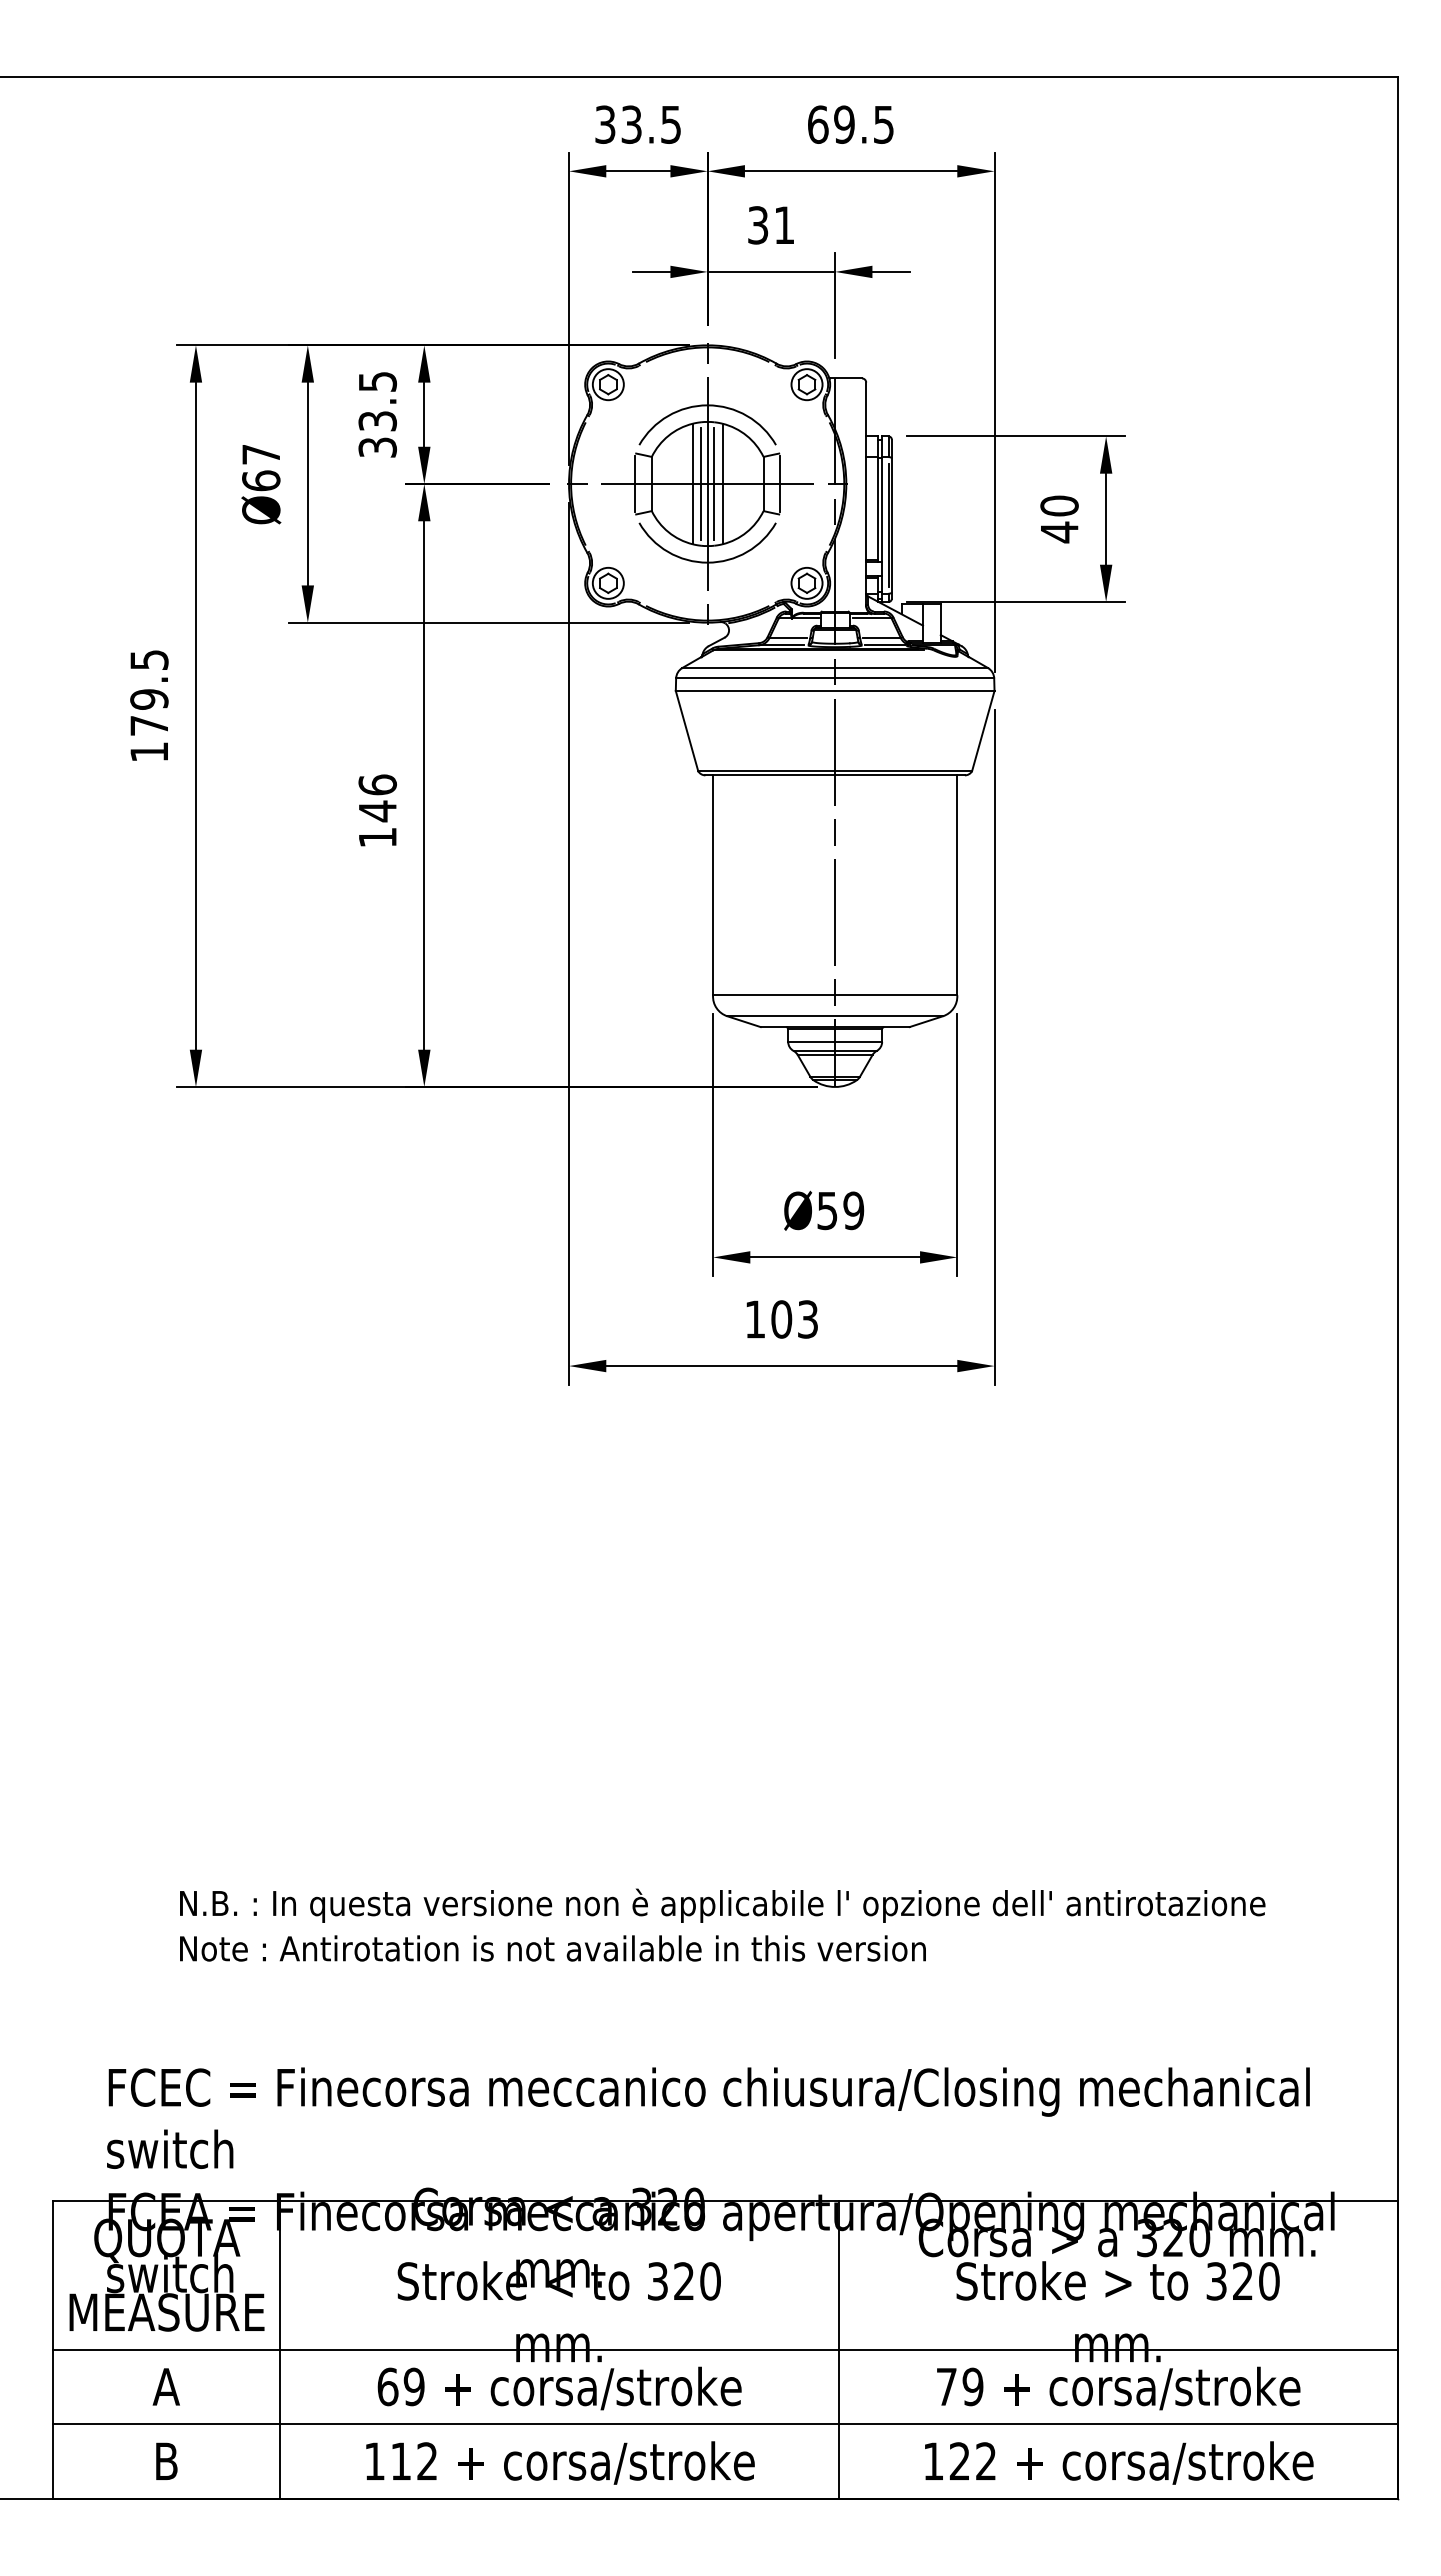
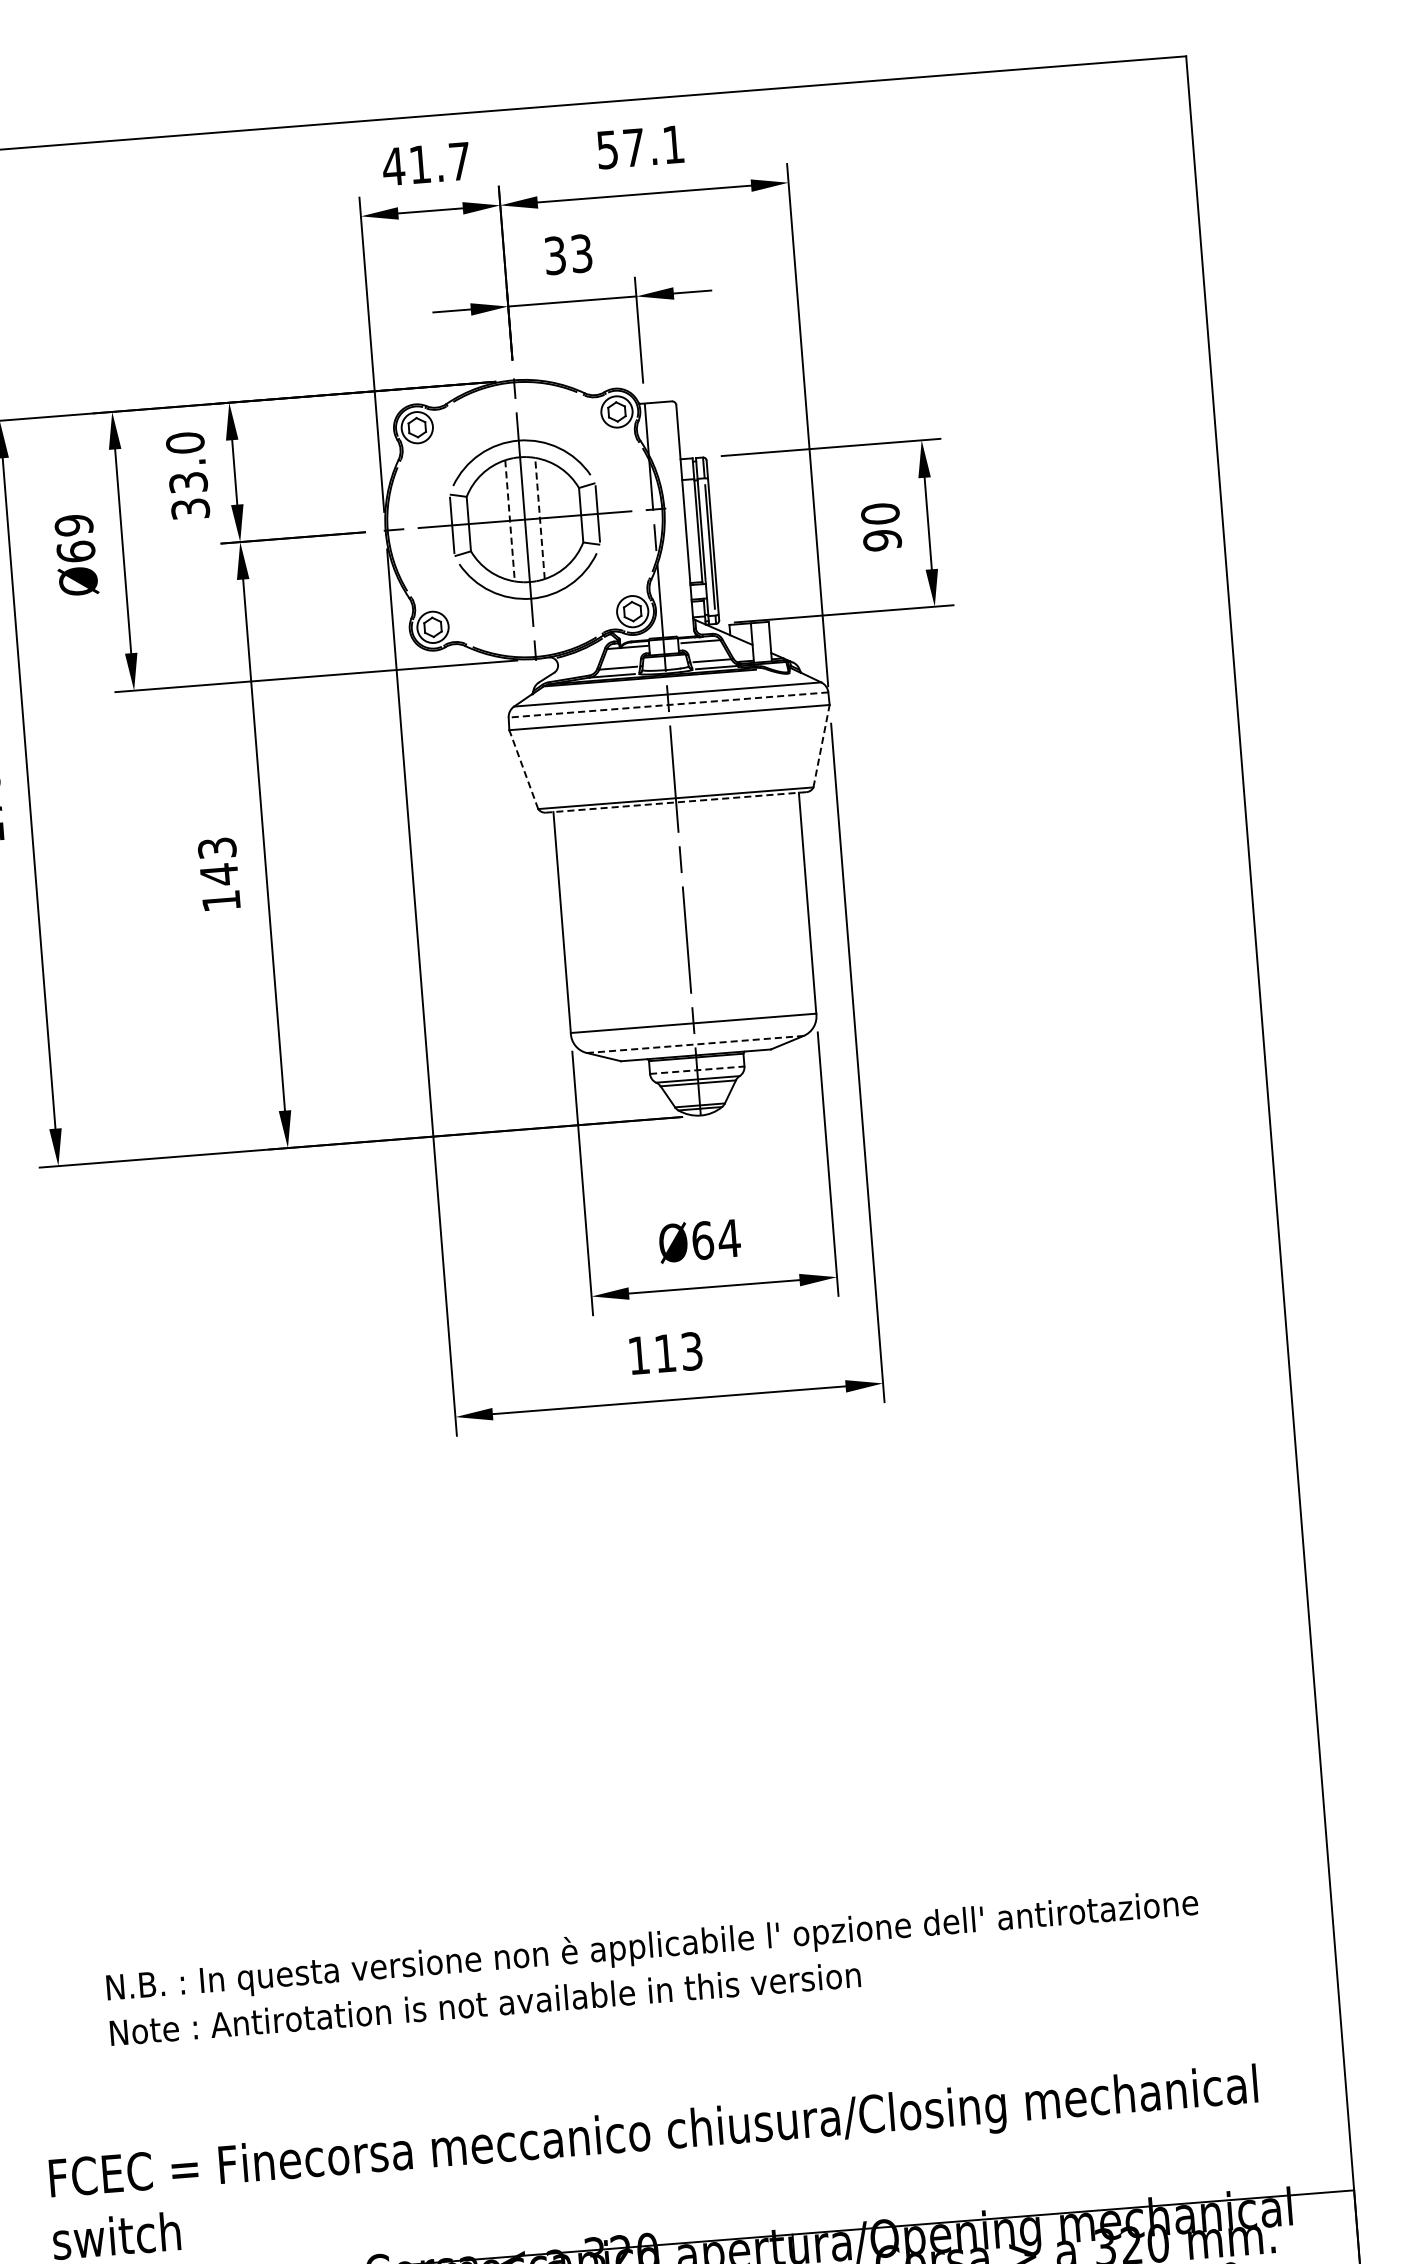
text: (637, 124) -> (426, 163), 33.5 -> 41.7
text: (850, 124) -> (640, 147), 69.5 -> 57.1
text: (784, 225) -> (581, 253), 31 -> 33
text: (377, 381) -> (185, 442), 33.5 -> 33.0
text: (261, 454) -> (74, 525), Ø67 -> Ø69
line: (701, 483) -> (518, 519), removed
line: (714, 483) -> (531, 518), removed
line: (722, 483) -> (539, 517), solid -> dashed
line: (692, 484) -> (509, 521), solid -> dashed
text: (1059, 532) -> (882, 540), 40 -> 90
line: (834, 678) -> (667, 705), solid -> dashed
line: (687, 731) -> (524, 769), solid -> dashed
line: (983, 731) -> (821, 746), solid -> dashed
line: (835, 775) -> (676, 802), solid -> dashed
text: (377, 784) -> (216, 847), 146 -> 143
line: (835, 1016) -> (695, 1044), solid -> dashed
line: (835, 1041) -> (697, 1069), solid -> dashed
text: (840, 1210) -> (715, 1239), Ø59 -> Ø64
text: (781, 1319) -> (665, 1353), 103 -> 113

